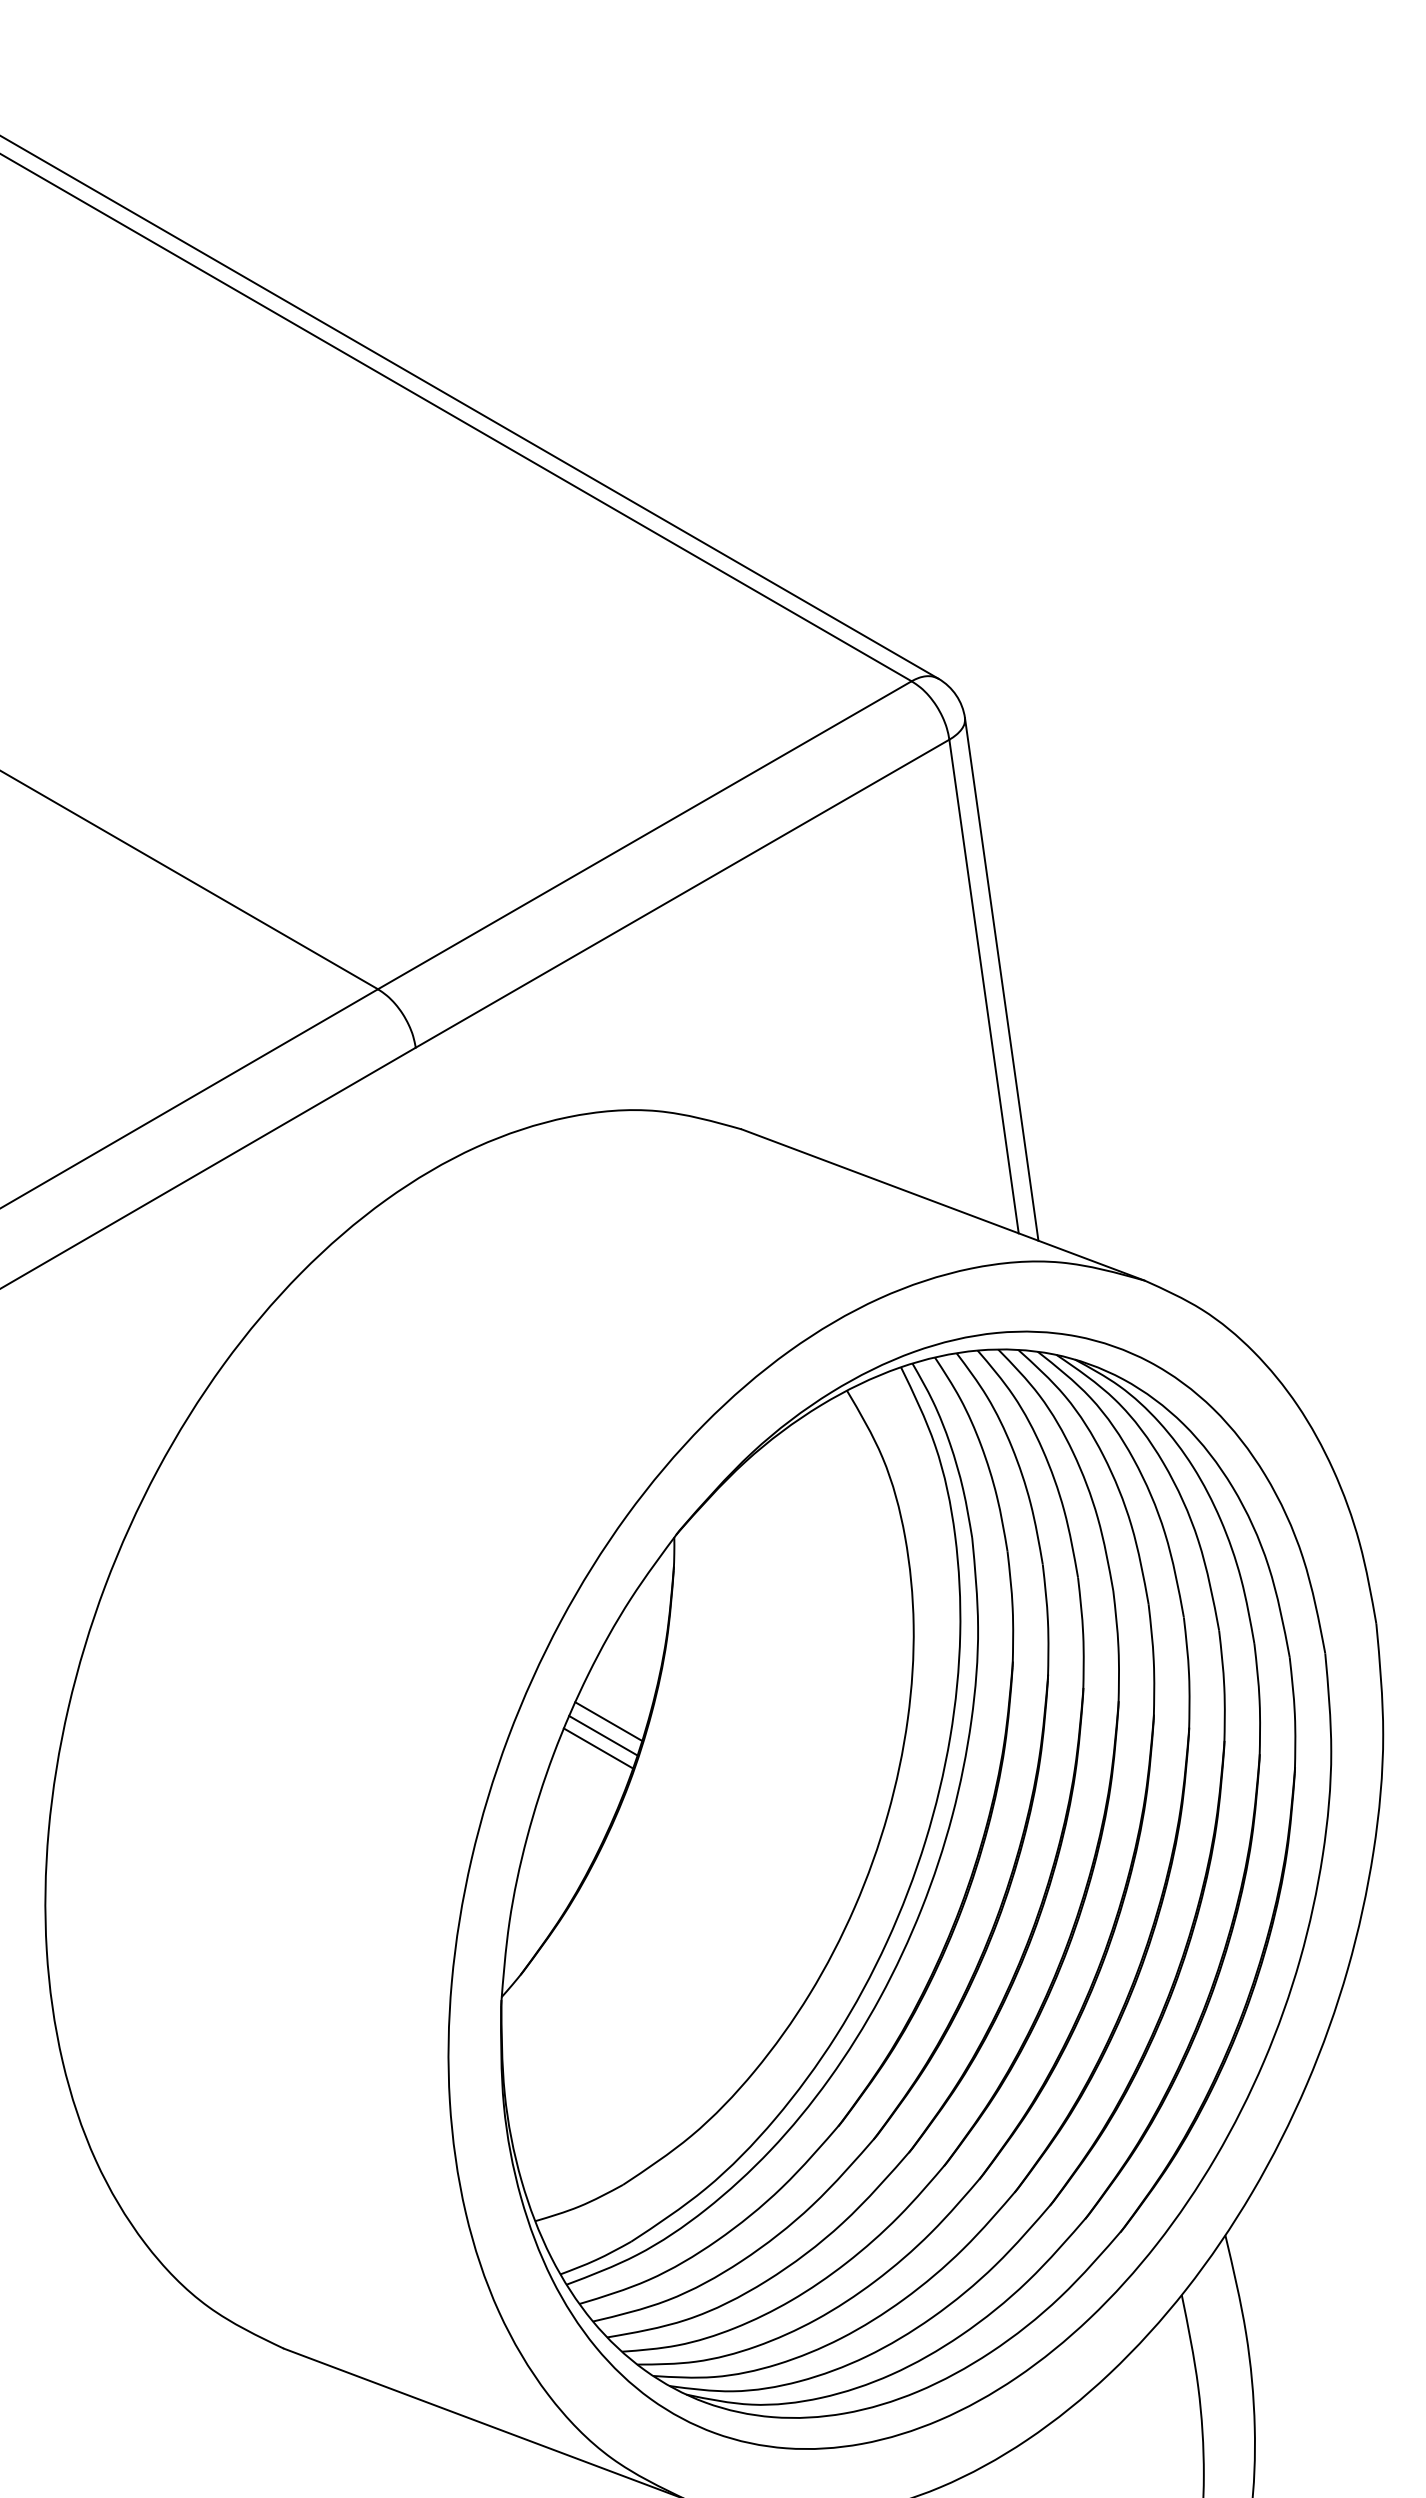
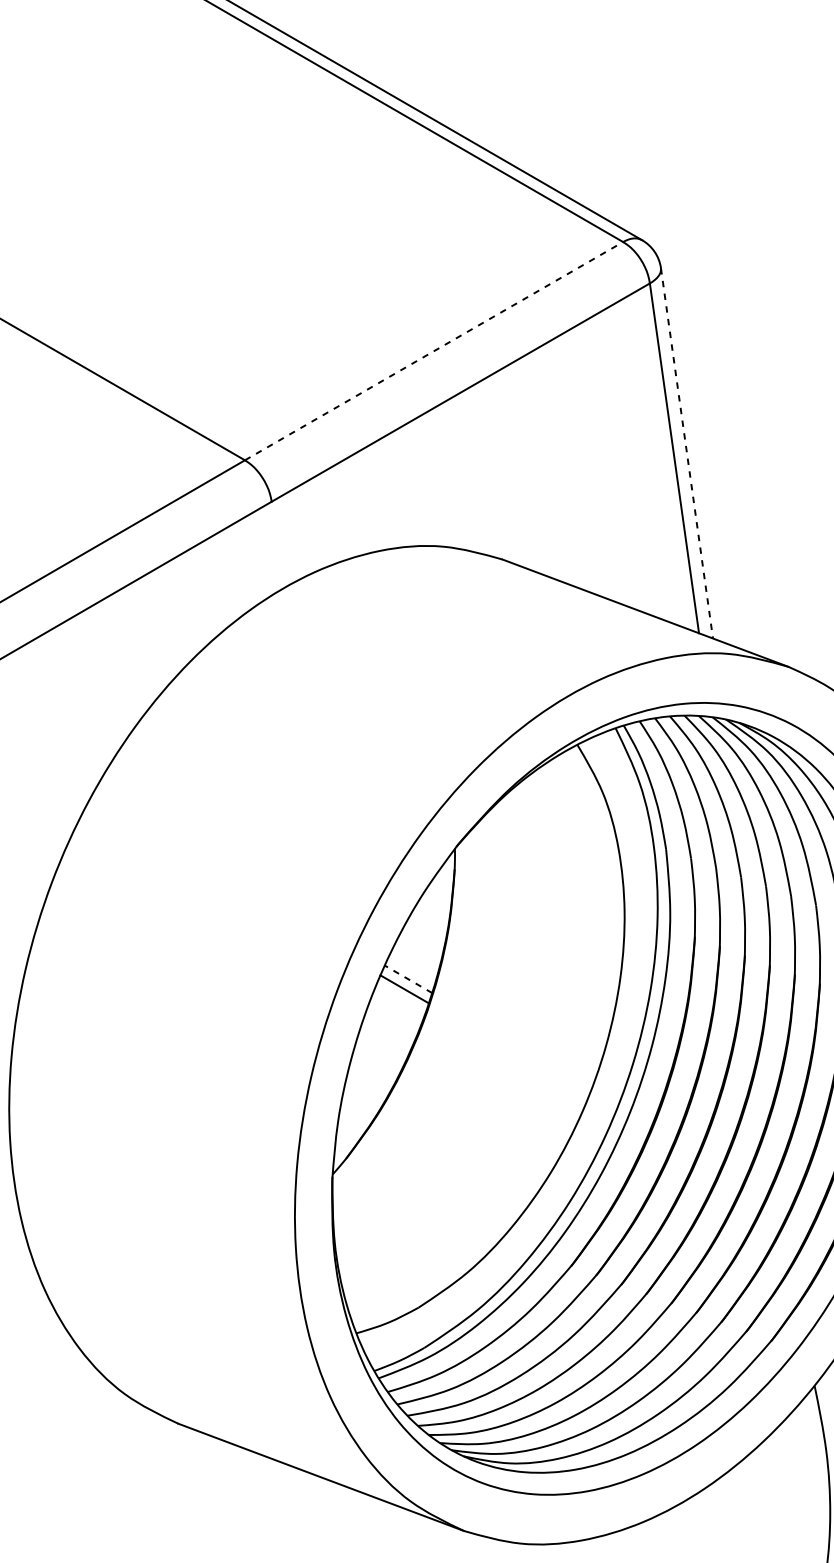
line: (645, 835) -> (434, 351), solid -> dashed
line: (1001, 979) -> (686, 453), solid -> dashed
line: (608, 1721) -> (408, 979), solid -> dashed
line: (598, 1748) -> (401, 998), removed

